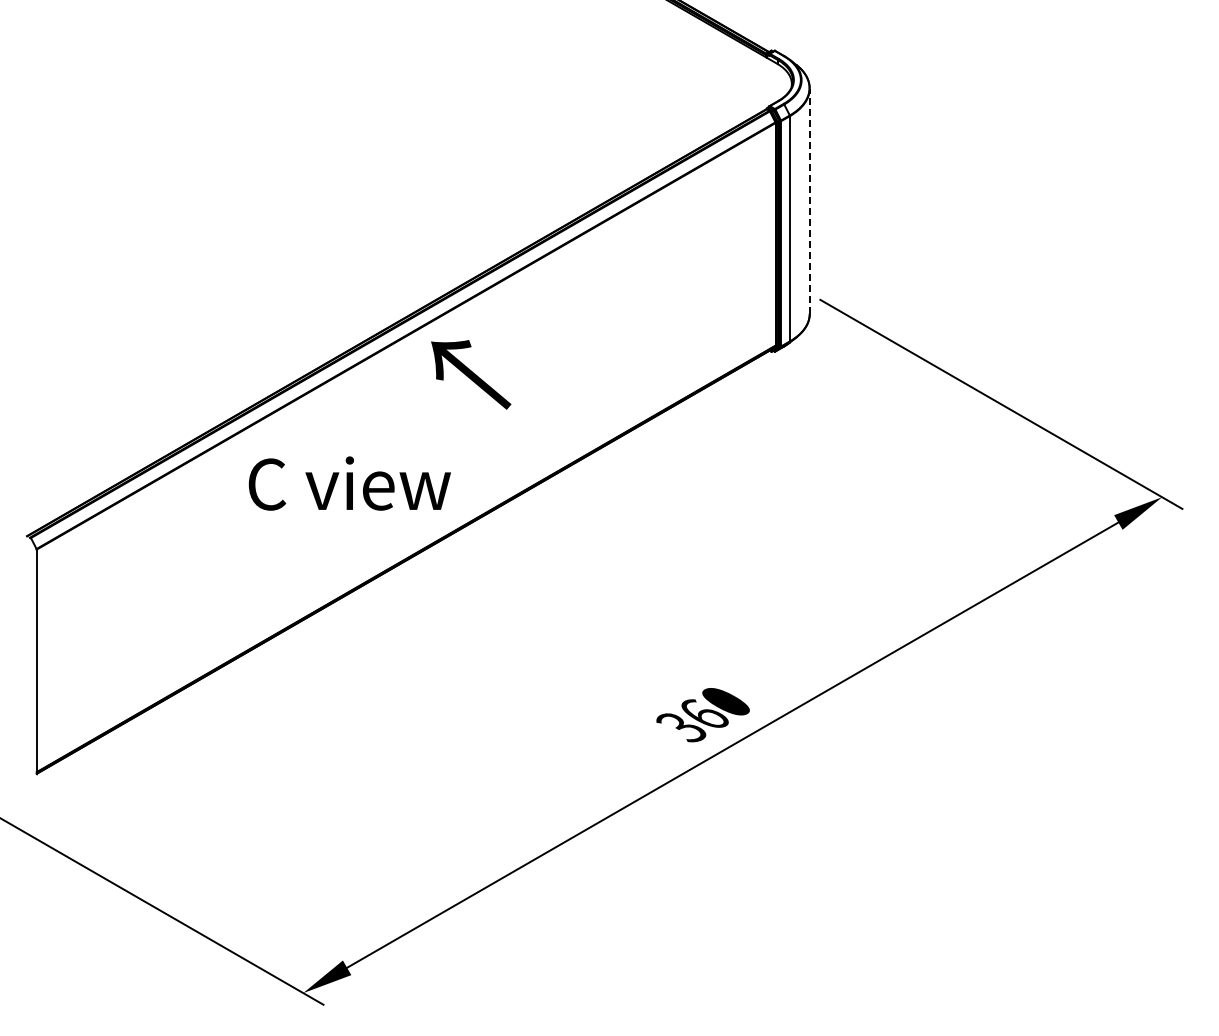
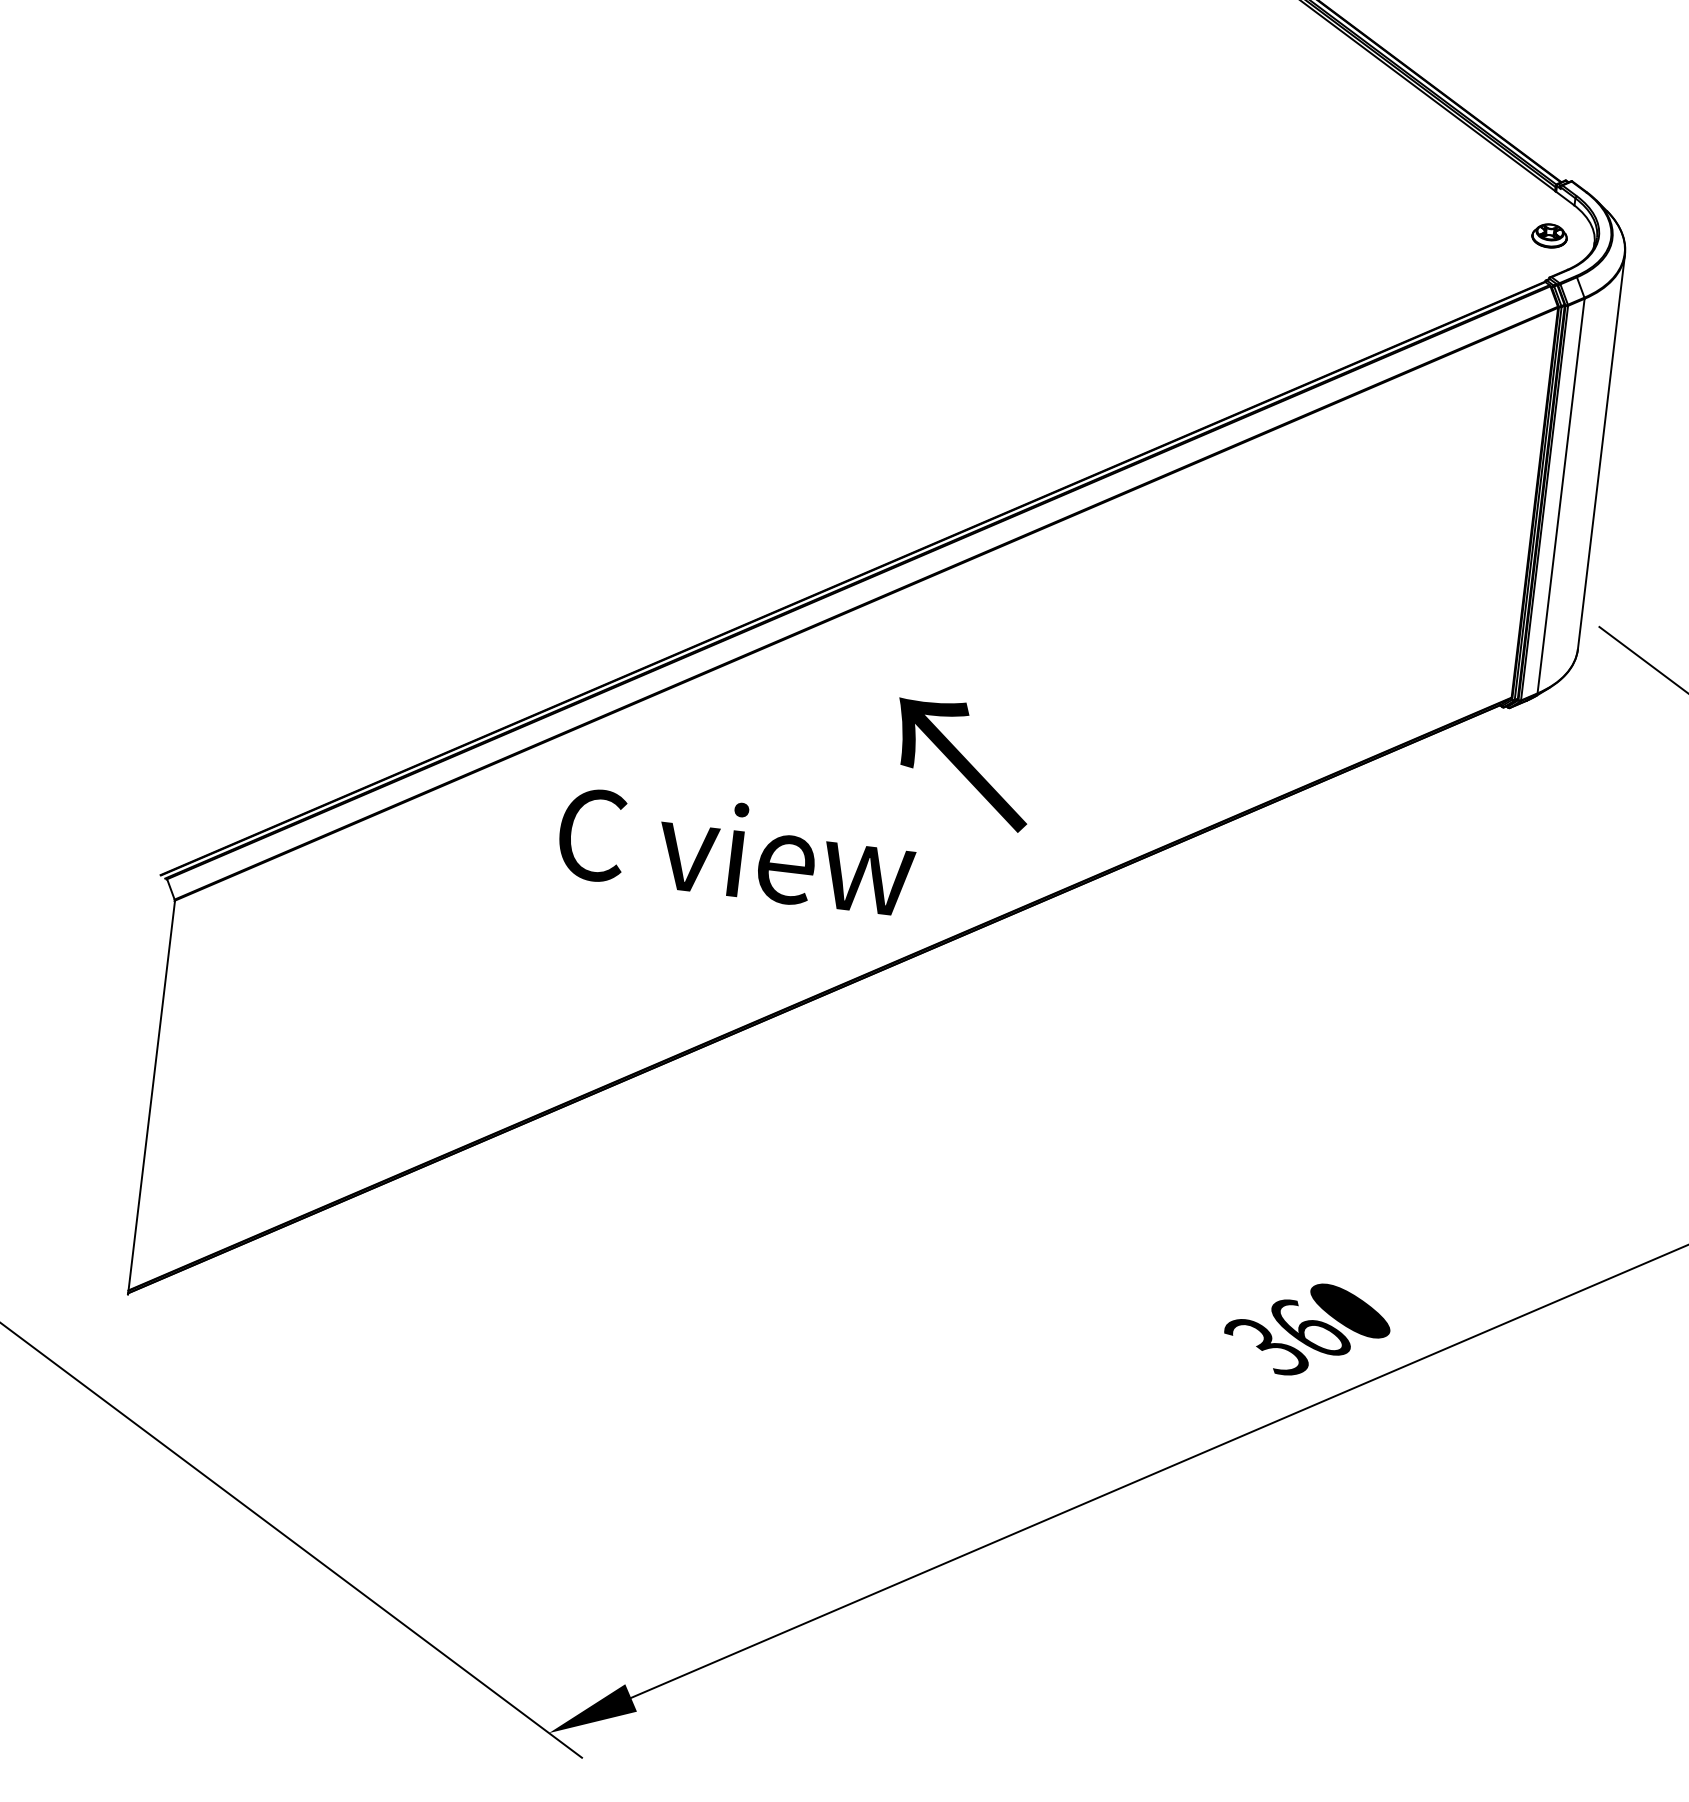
part: (765, 82) -> (1548, 234), added
line: (809, 201) -> (1600, 452), dashed -> solid
text: (471, 374) -> (963, 763), moved

